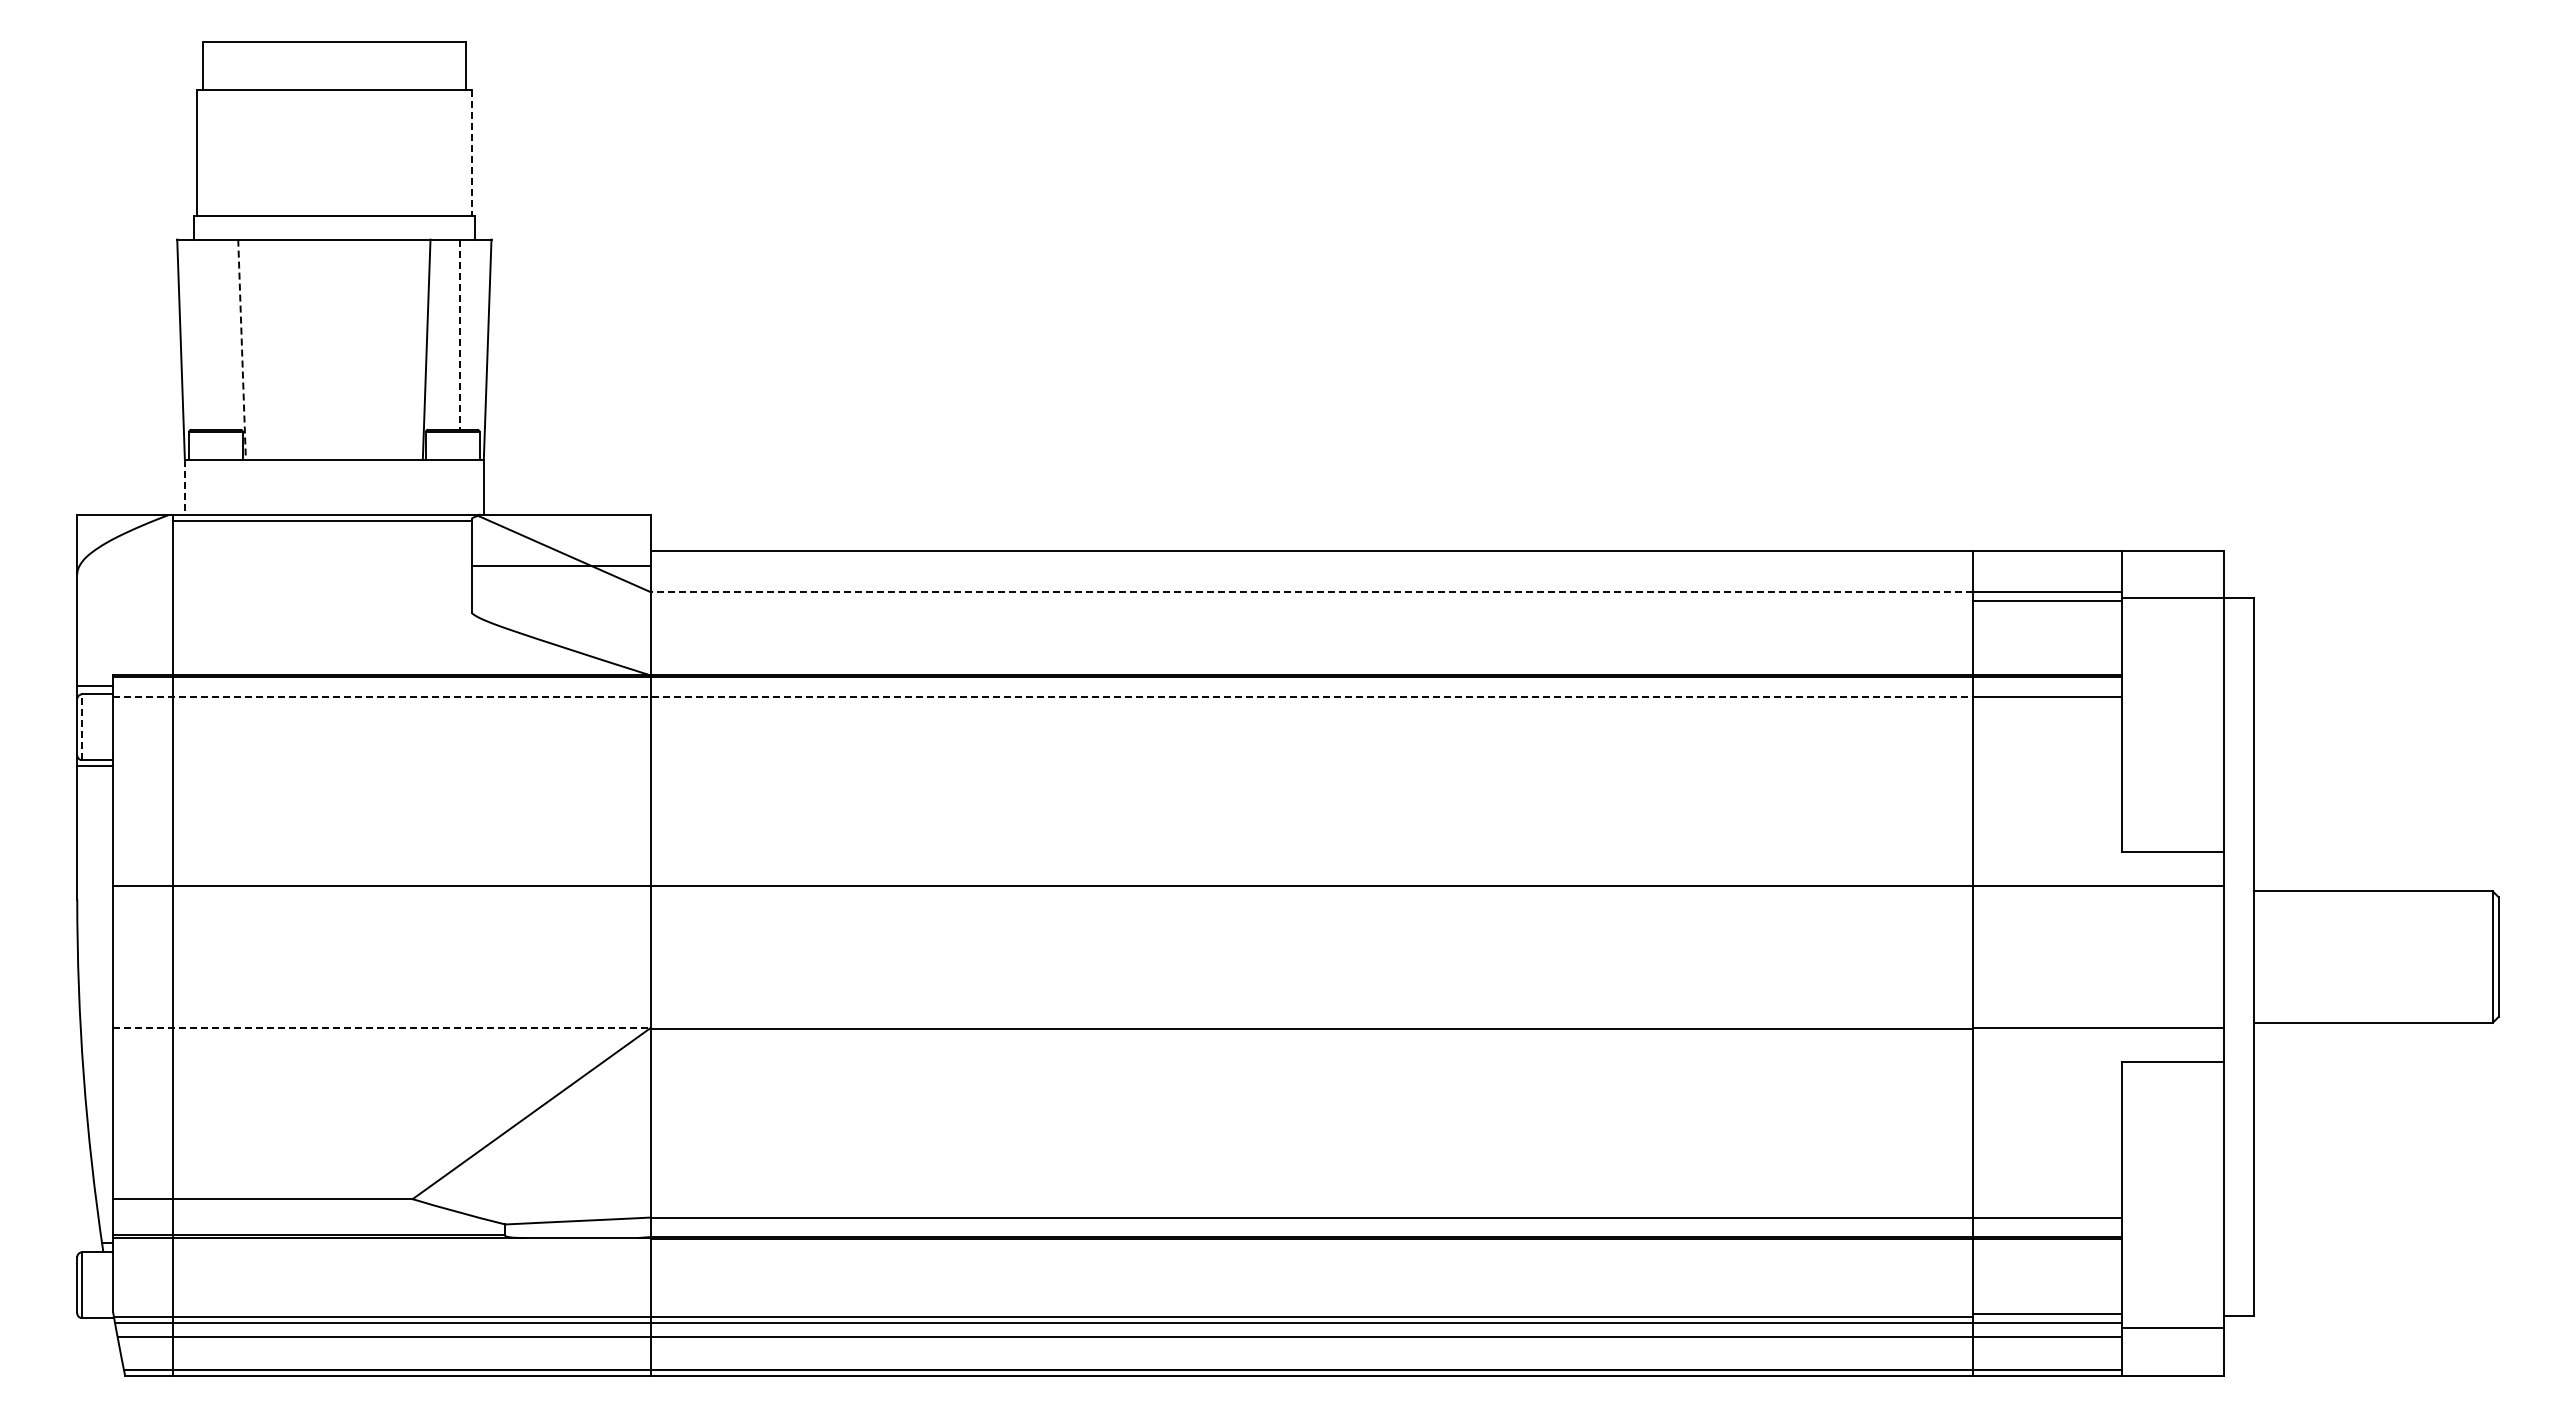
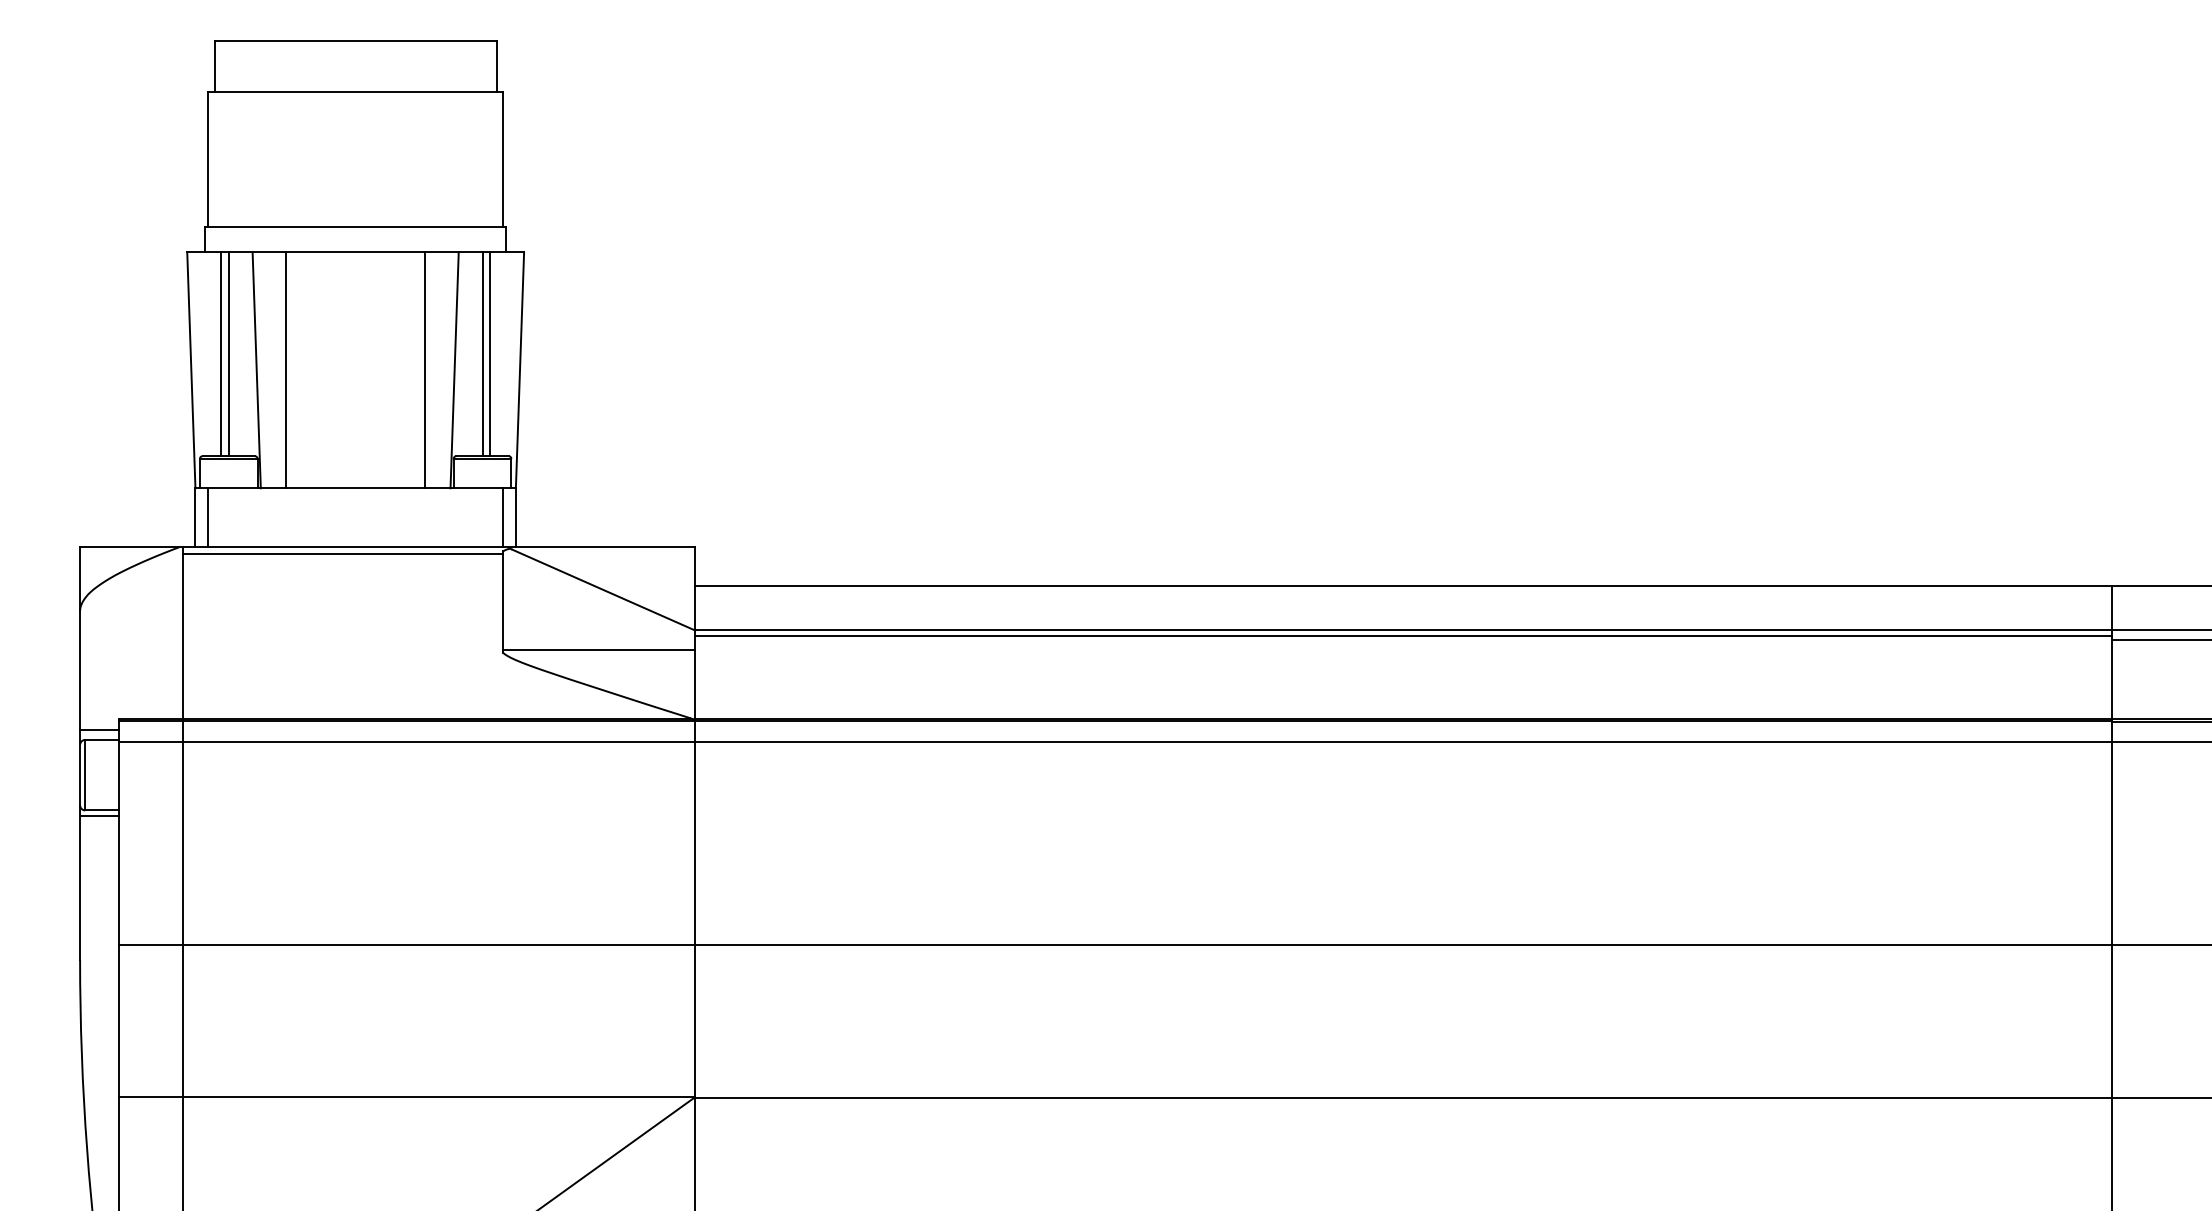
line: (471, 152) -> (502, 159), dashed -> solid
line: (208, 334) -> (220, 354), added
line: (215, 334) -> (228, 354), added
line: (452, 334) -> (482, 354), added
line: (459, 335) -> (489, 355), dashed -> solid
line: (269, 349) -> (286, 370), added
line: (398, 349) -> (424, 370), added
line: (242, 350) -> (257, 371), dashed -> solid
line: (196, 486) -> (207, 517), added
line: (471, 486) -> (502, 517), added
line: (184, 487) -> (195, 518), dashed -> solid
line: (561, 566) -> (599, 649), moved
line: (1311, 591) -> (1403, 629), dashed -> solid
line: (1311, 597) -> (1403, 636), added
line: (1042, 696) -> (1114, 742), dashed -> solid
line: (82, 727) -> (85, 775), dashed -> solid
line: (382, 1027) -> (407, 1096), dashed -> solid

